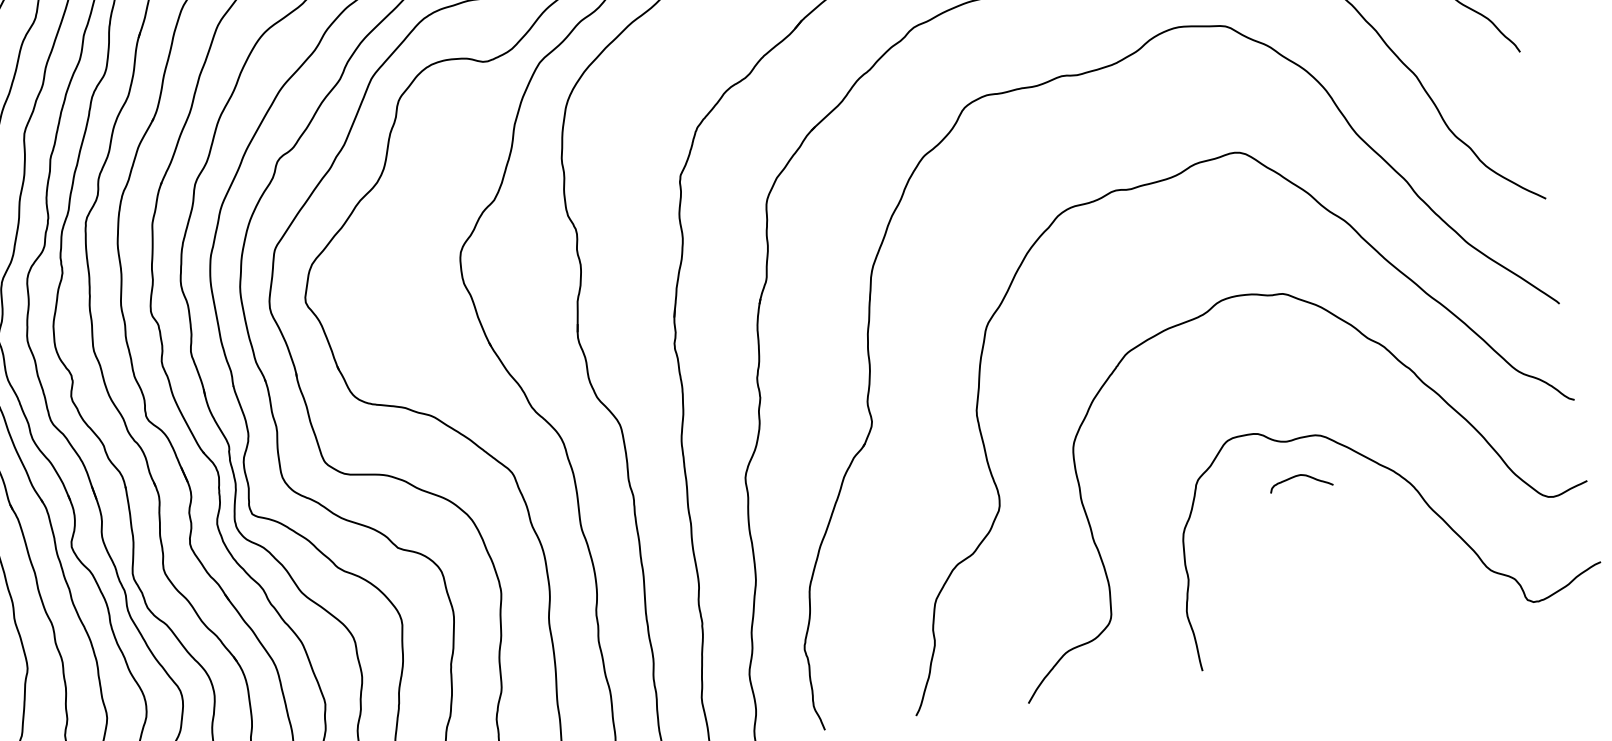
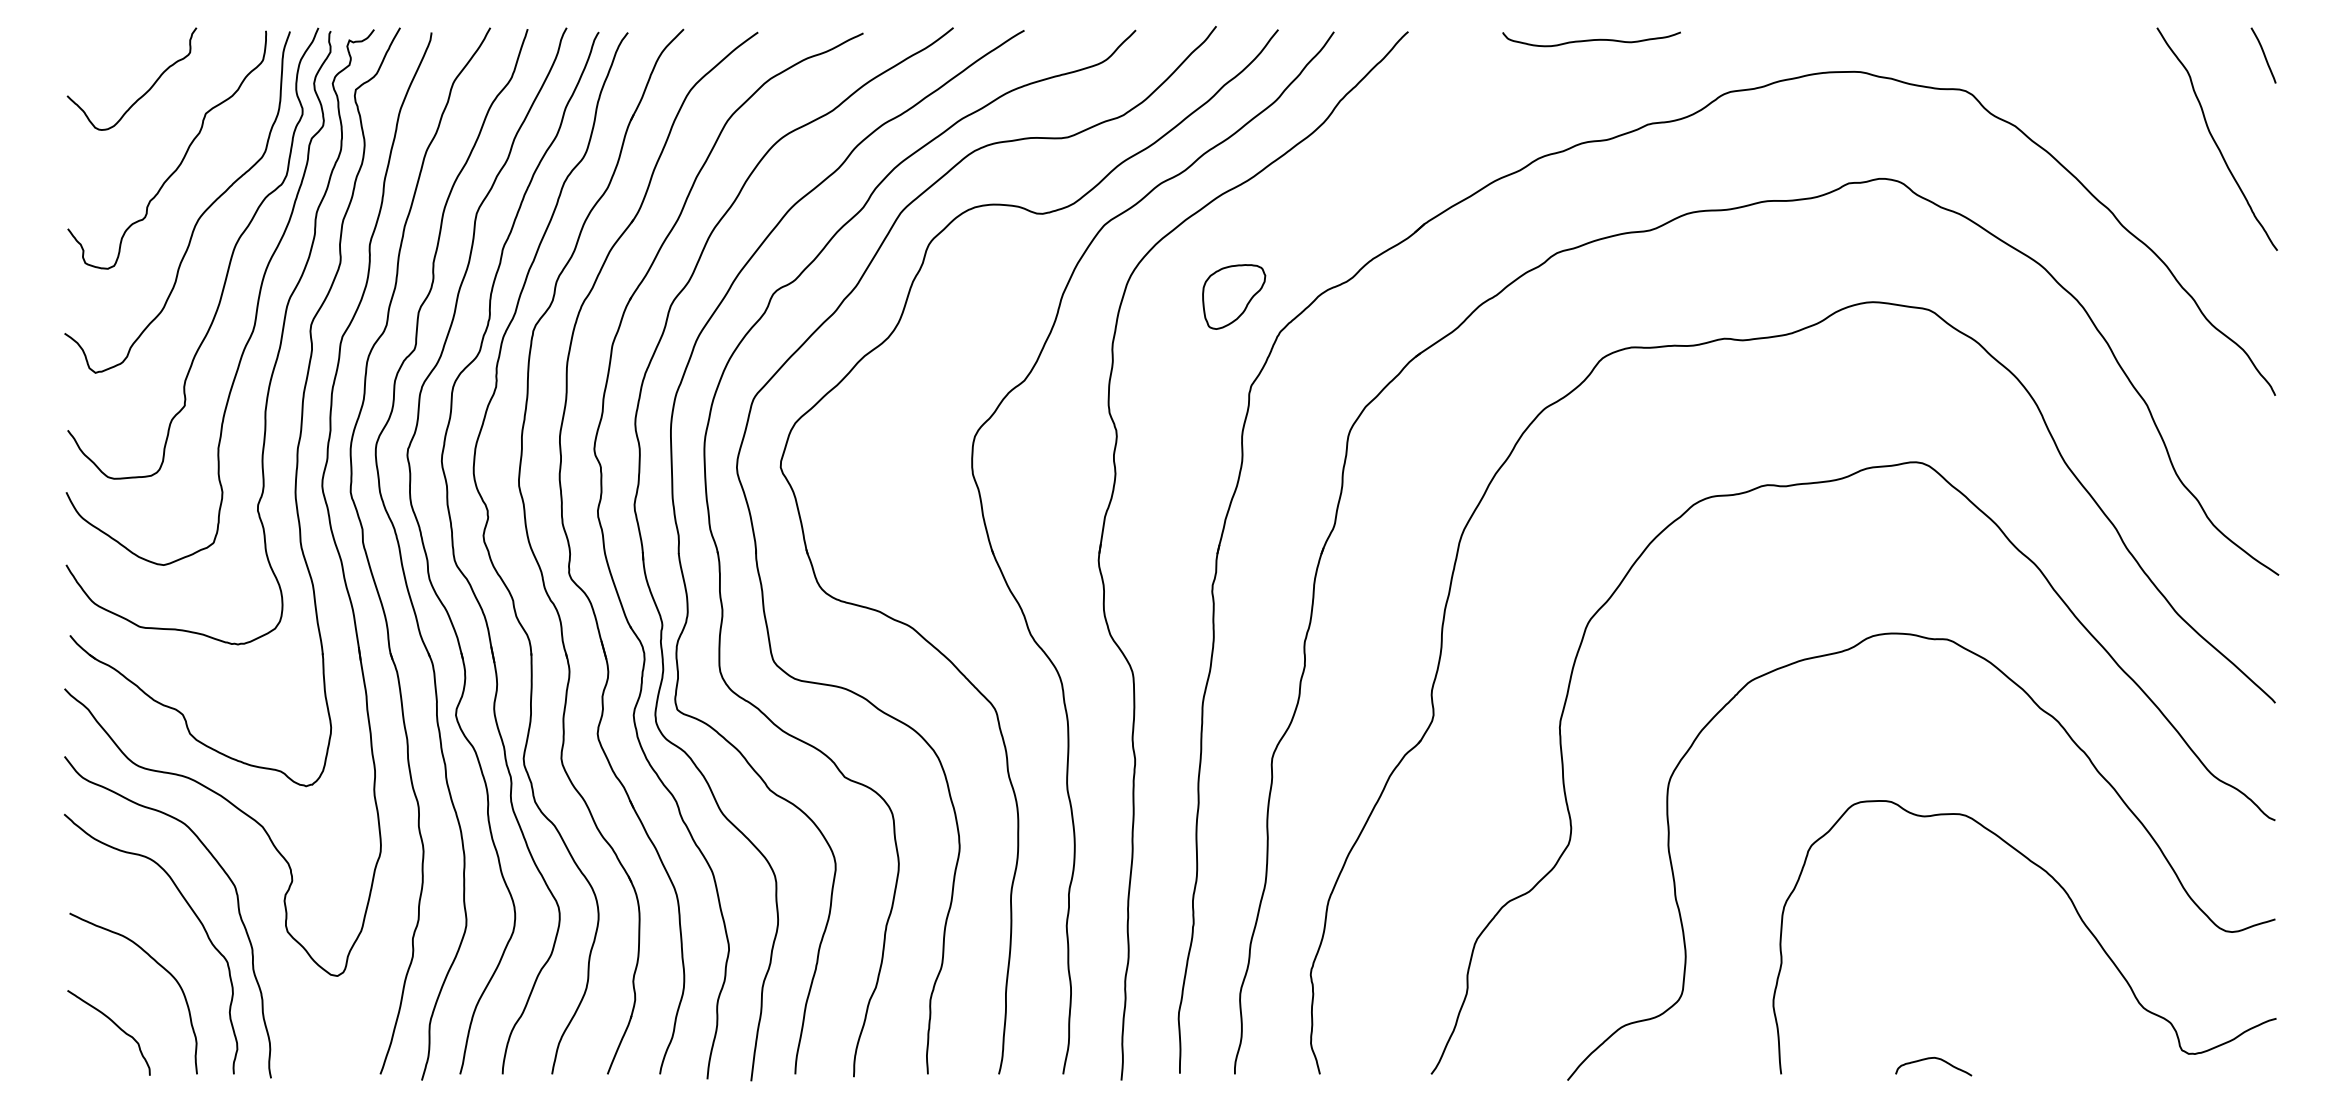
part: (655, 104) -> (1234, 296), added
curve: (1302, 476) -> (1936, 1059), moved

